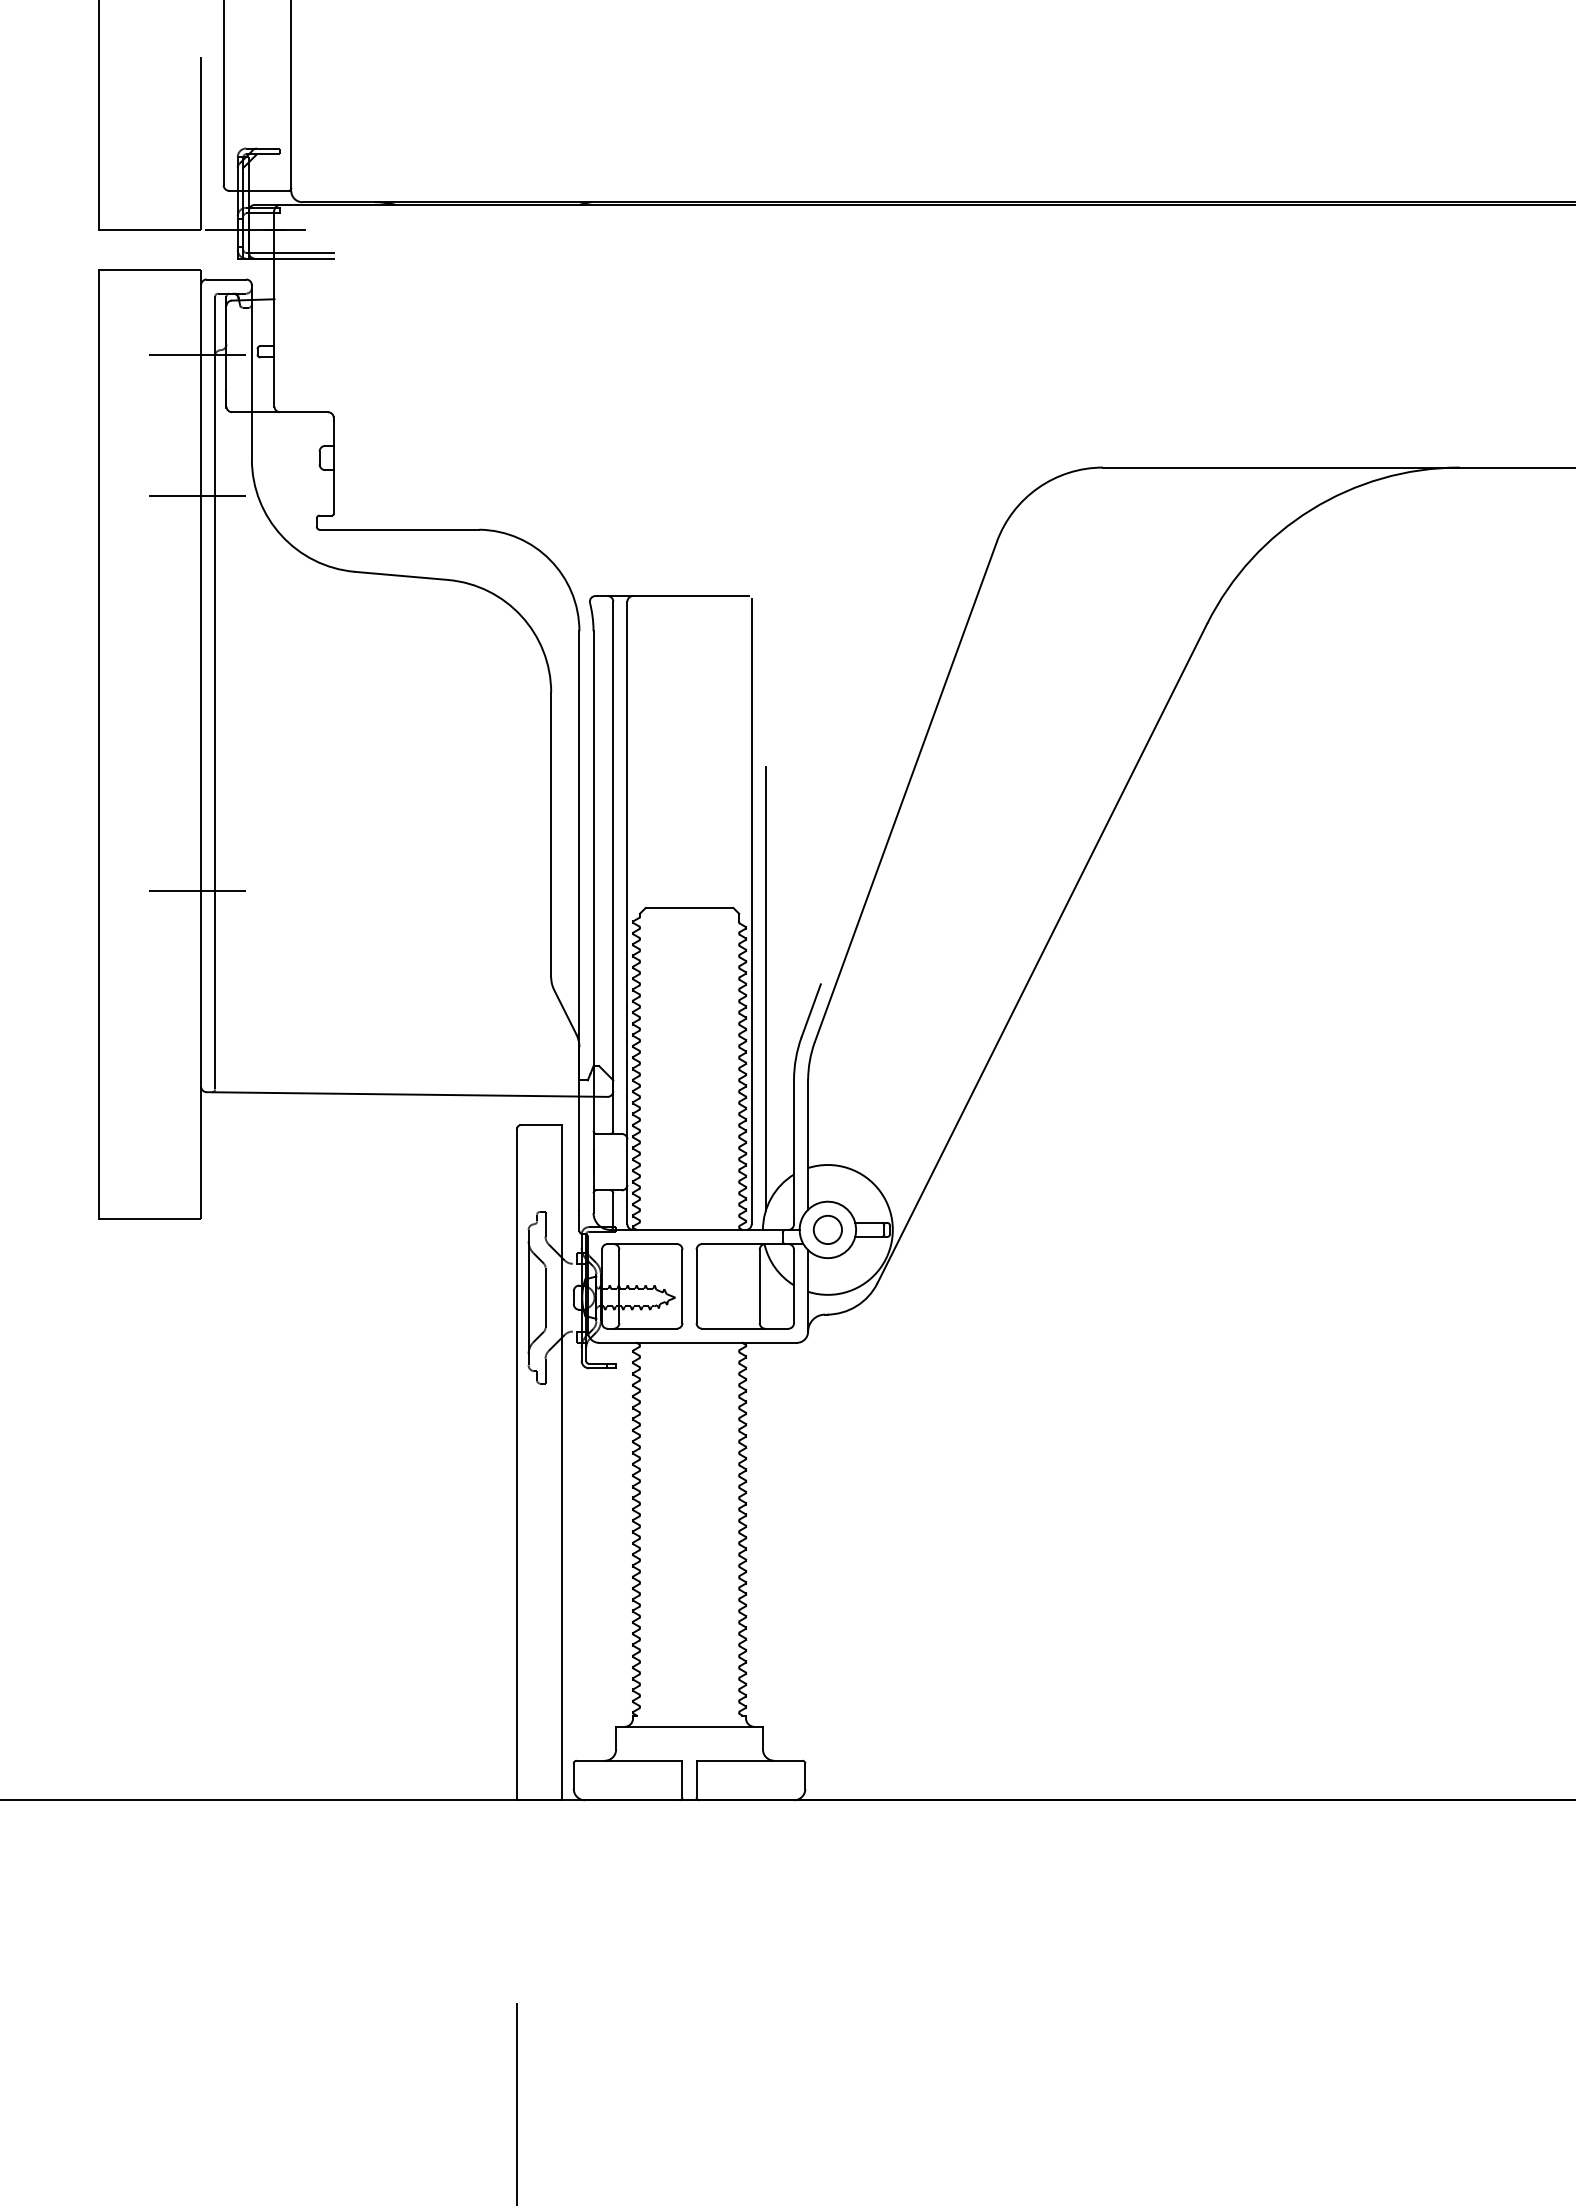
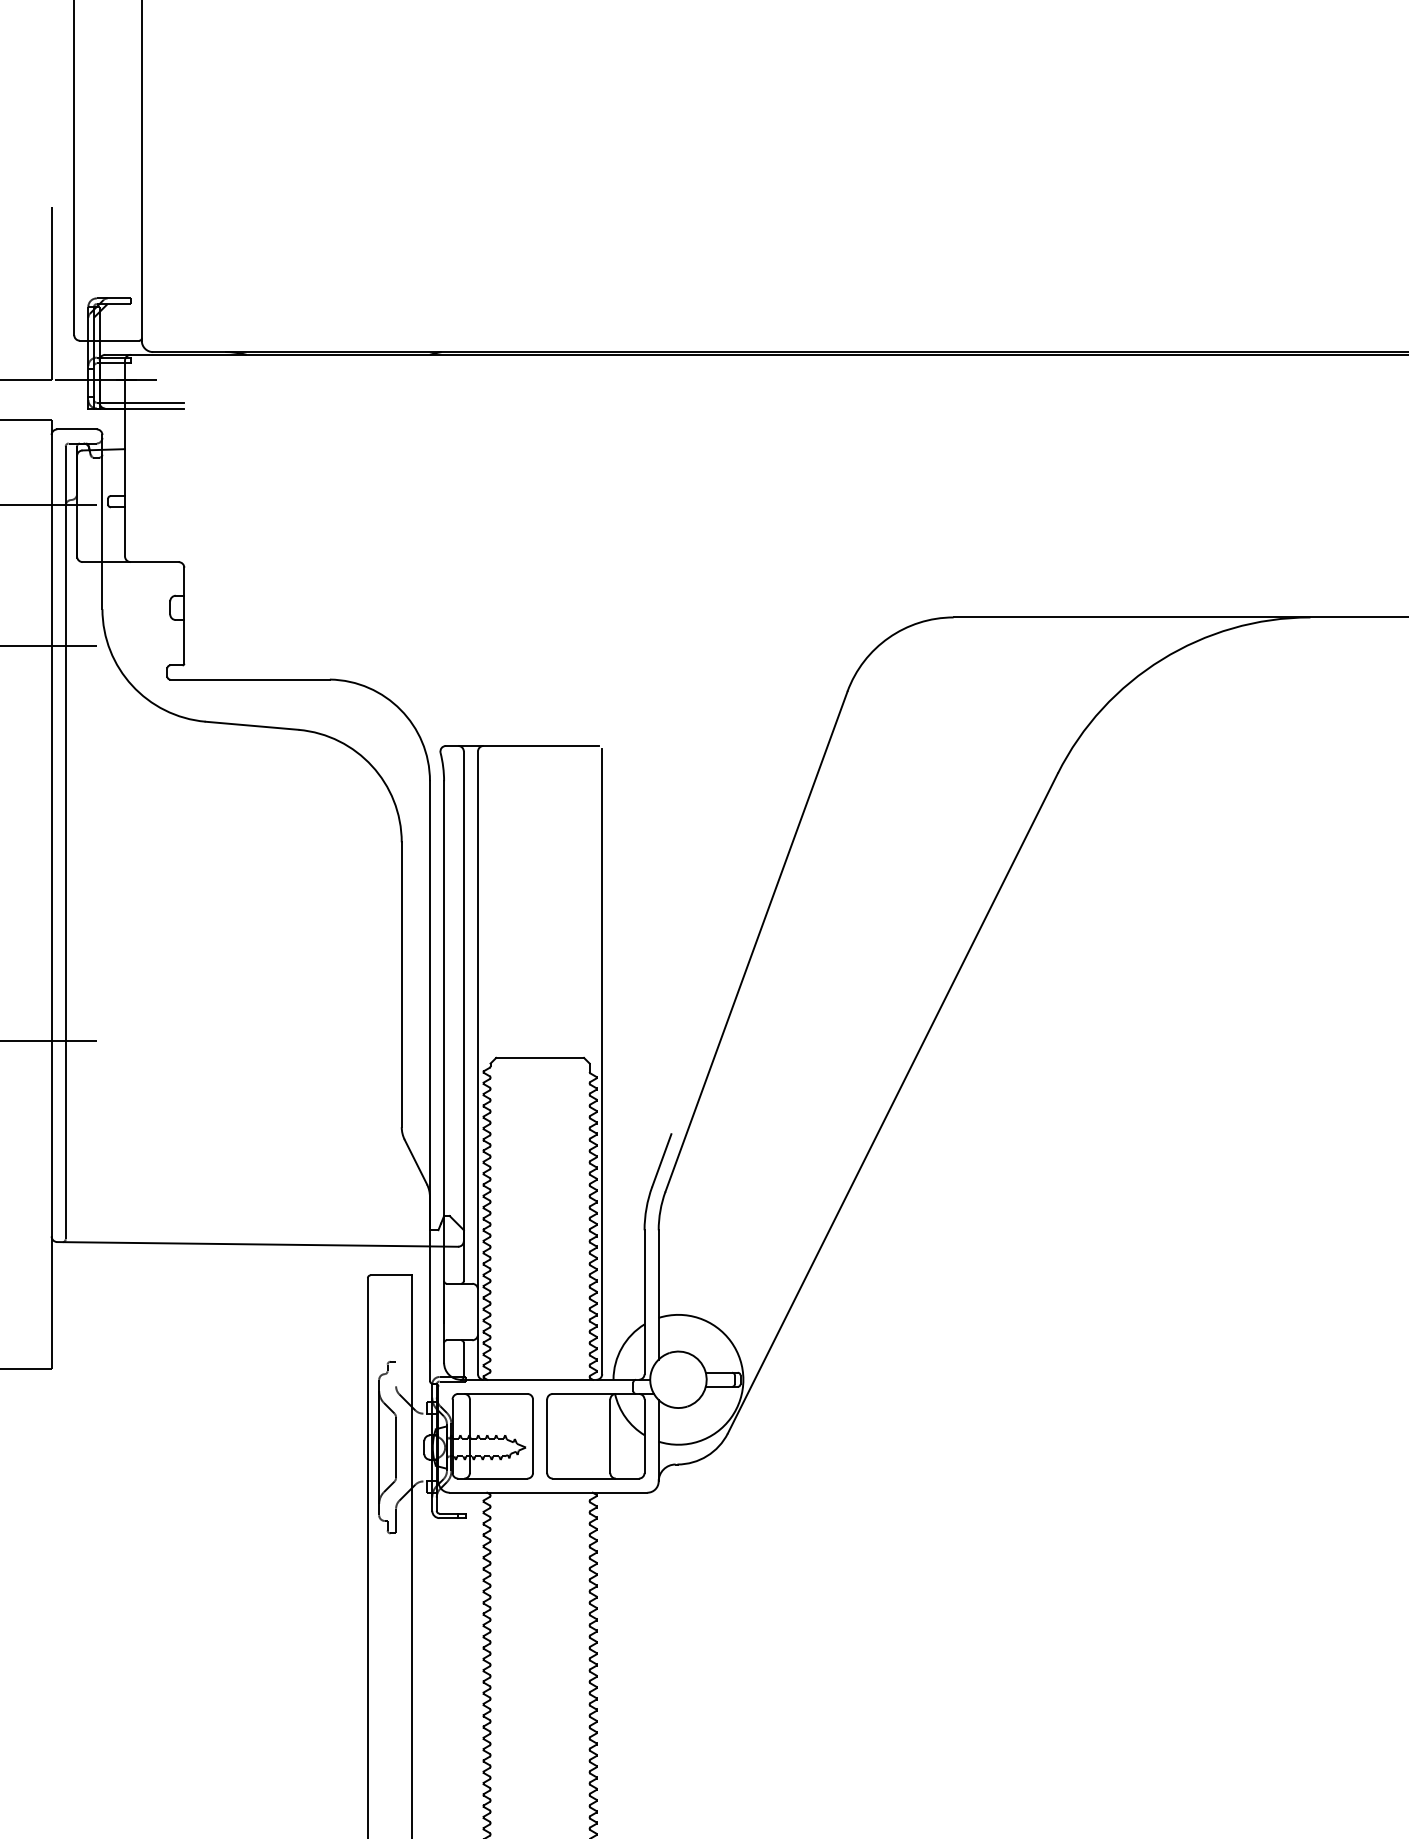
line: (765, 988) -> (616, 1138), removed
line: (545, 1223) -> (396, 1373), removed
part: (827, 1229) -> (678, 1379), removed

